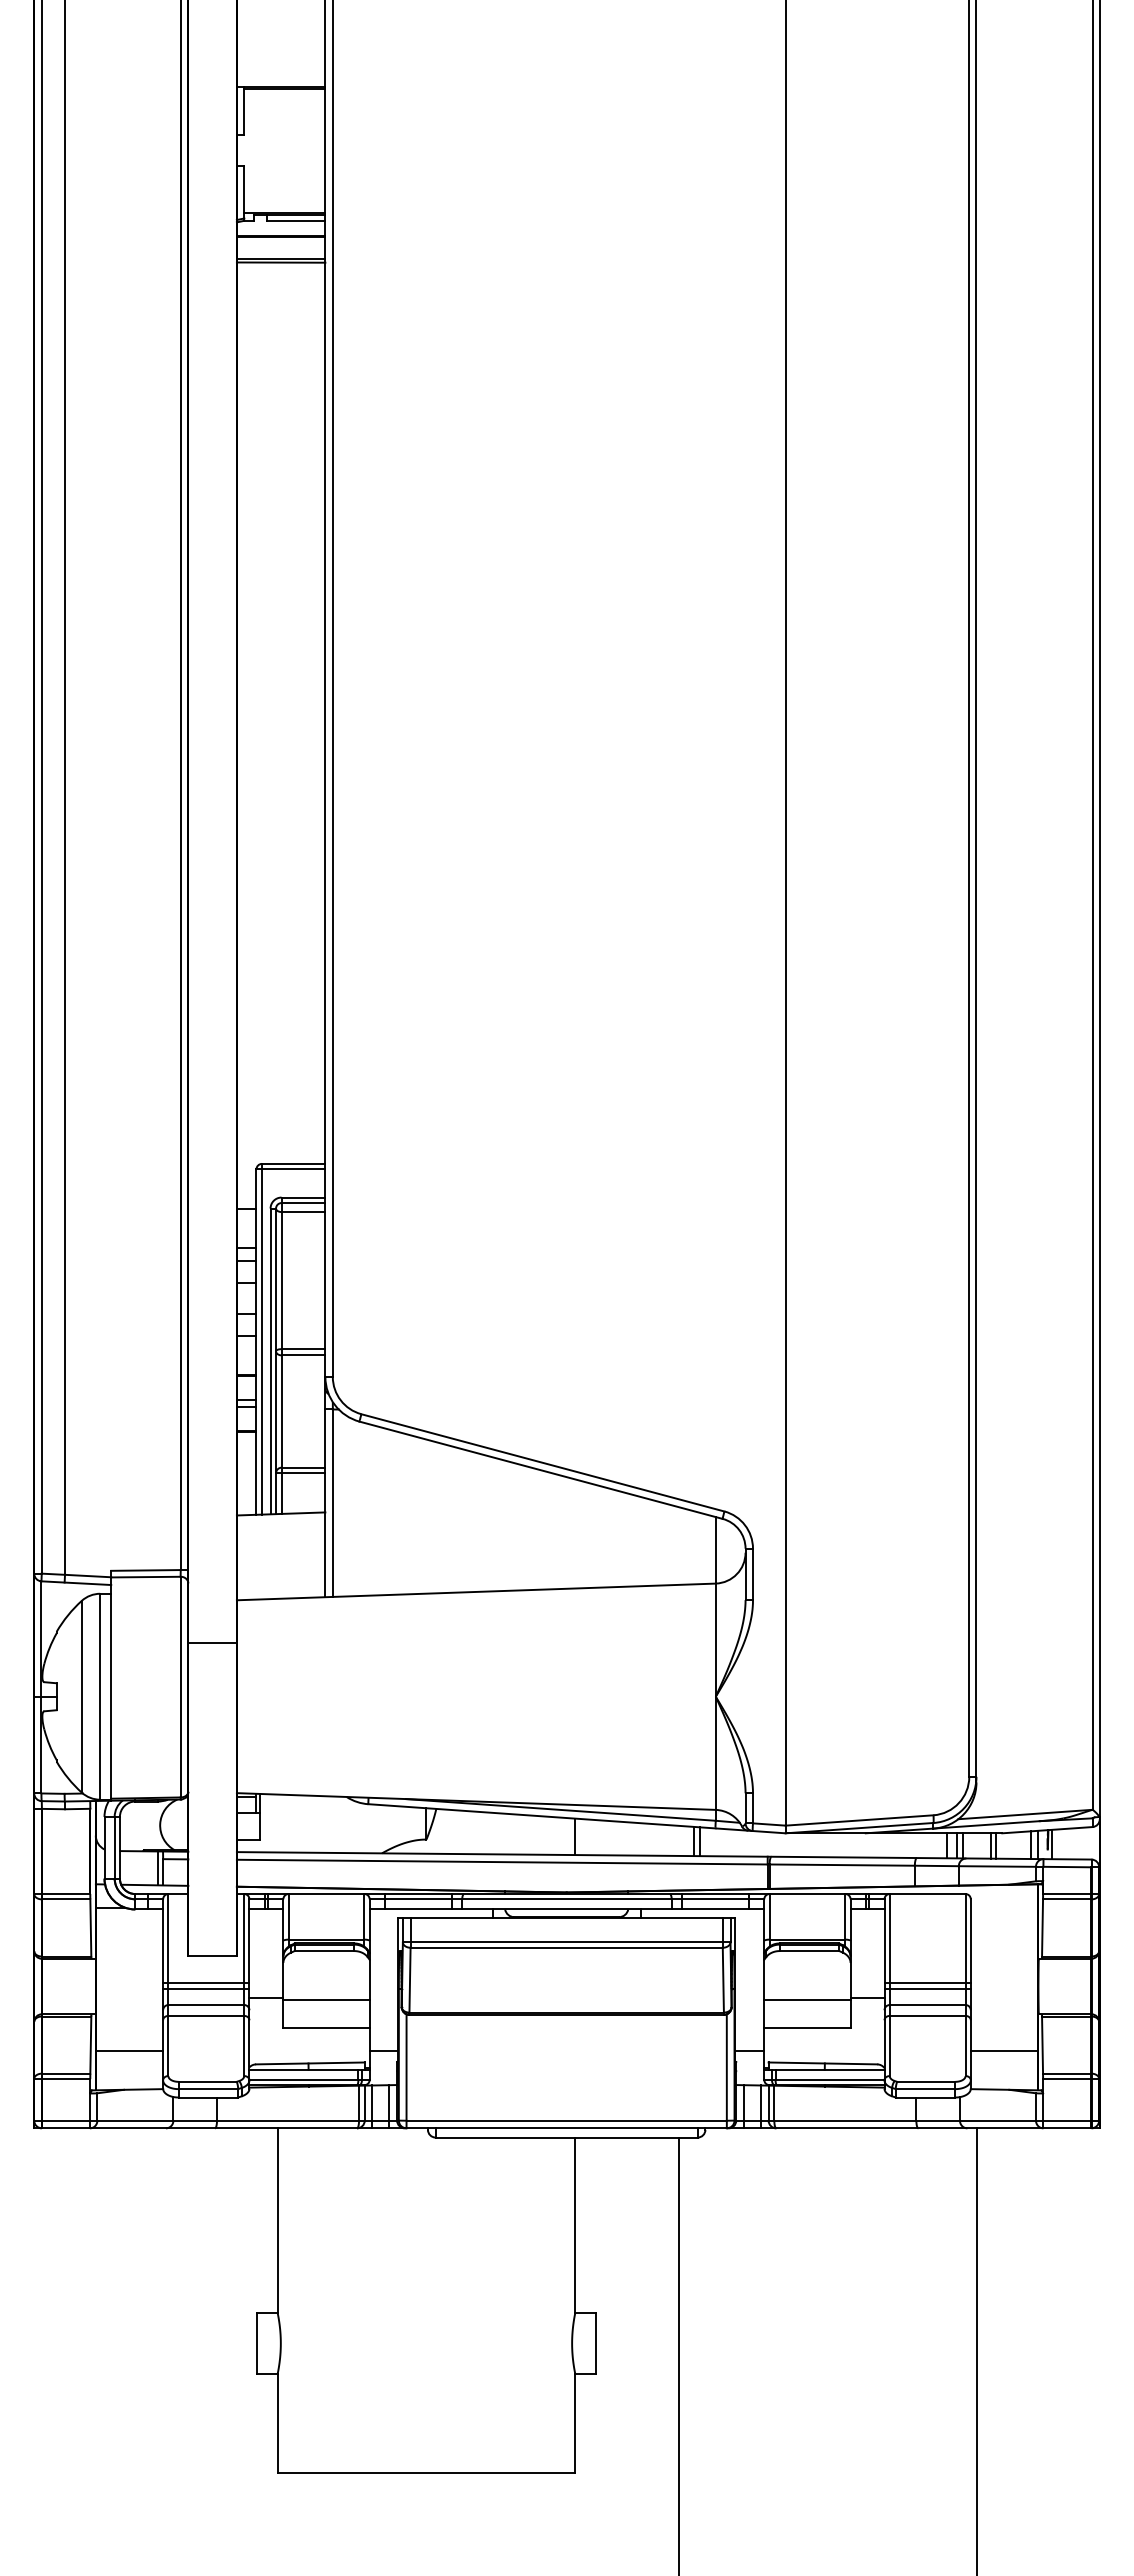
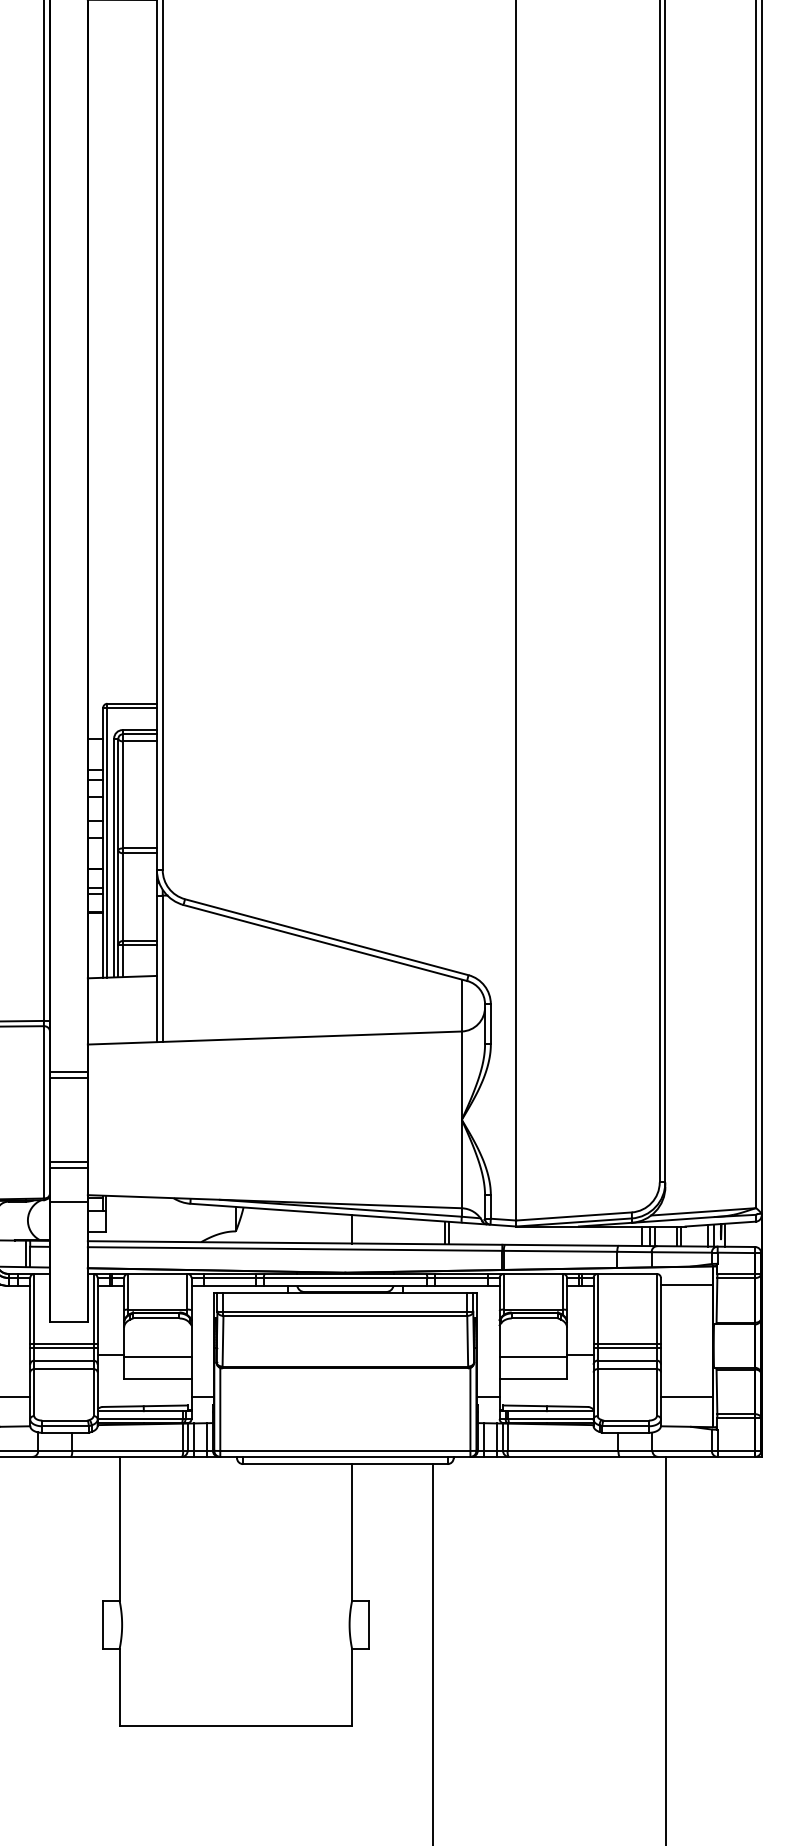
line: (212, 1634) -> (68, 1071), added
line: (212, 1750) -> (68, 1161), added
line: (212, 1758) -> (68, 1168), added
line: (212, 1801) -> (68, 1201), added
line: (1003, 1907) -> (686, 1284), added

